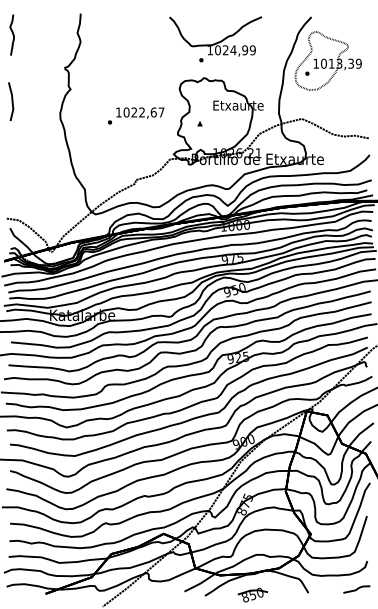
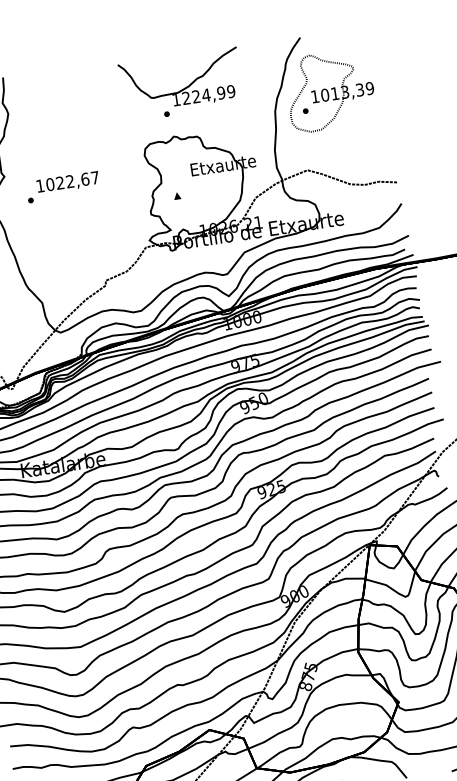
text: (217, 50) -> (185, 98), 1024,99 -> 1224,99
text: (136, 115) -> (63, 186), moved

